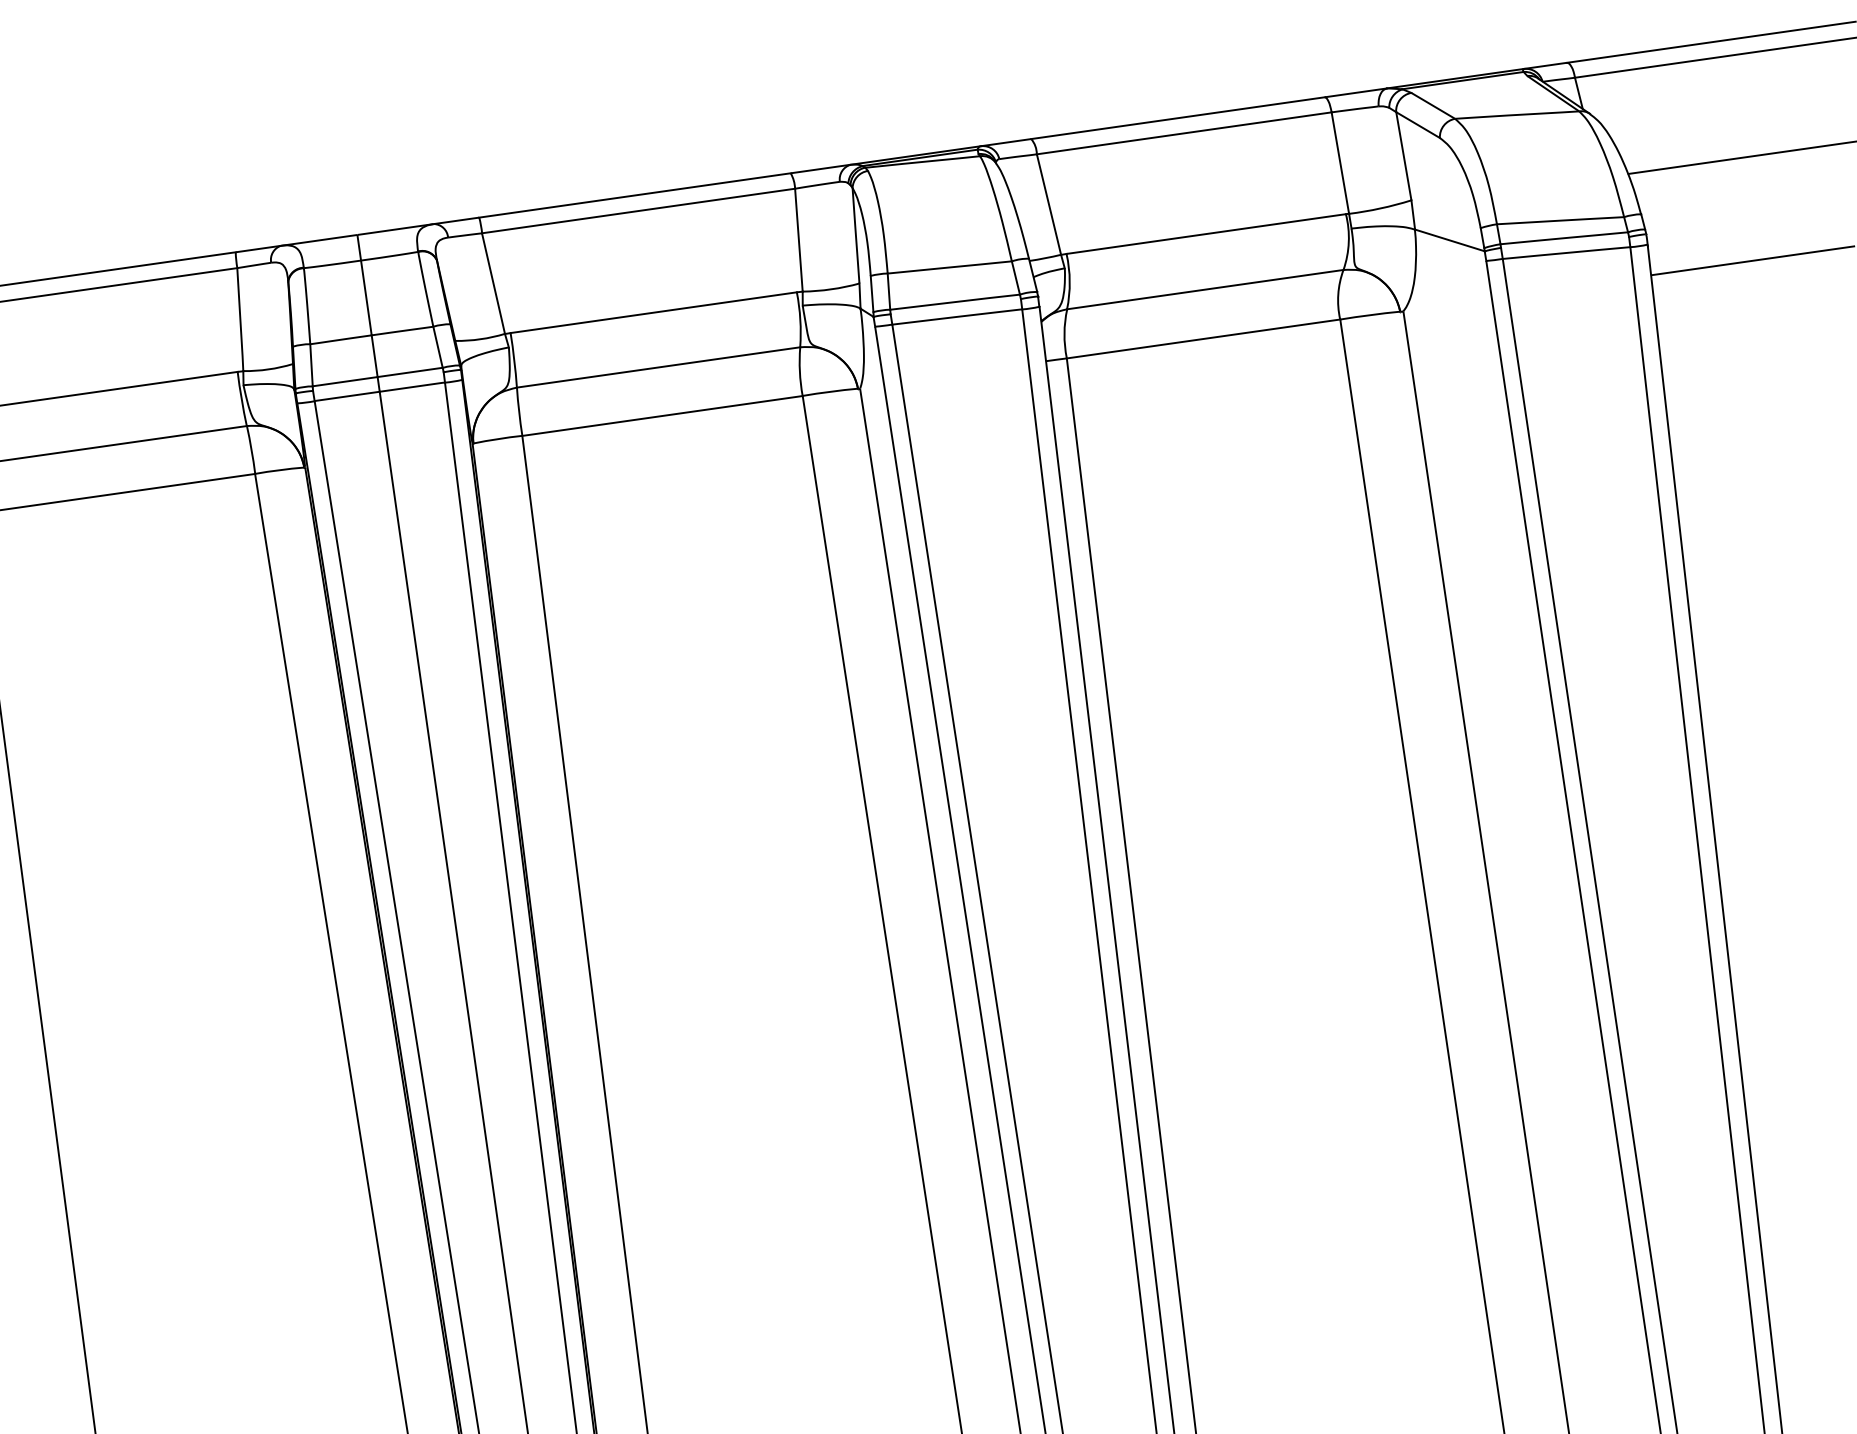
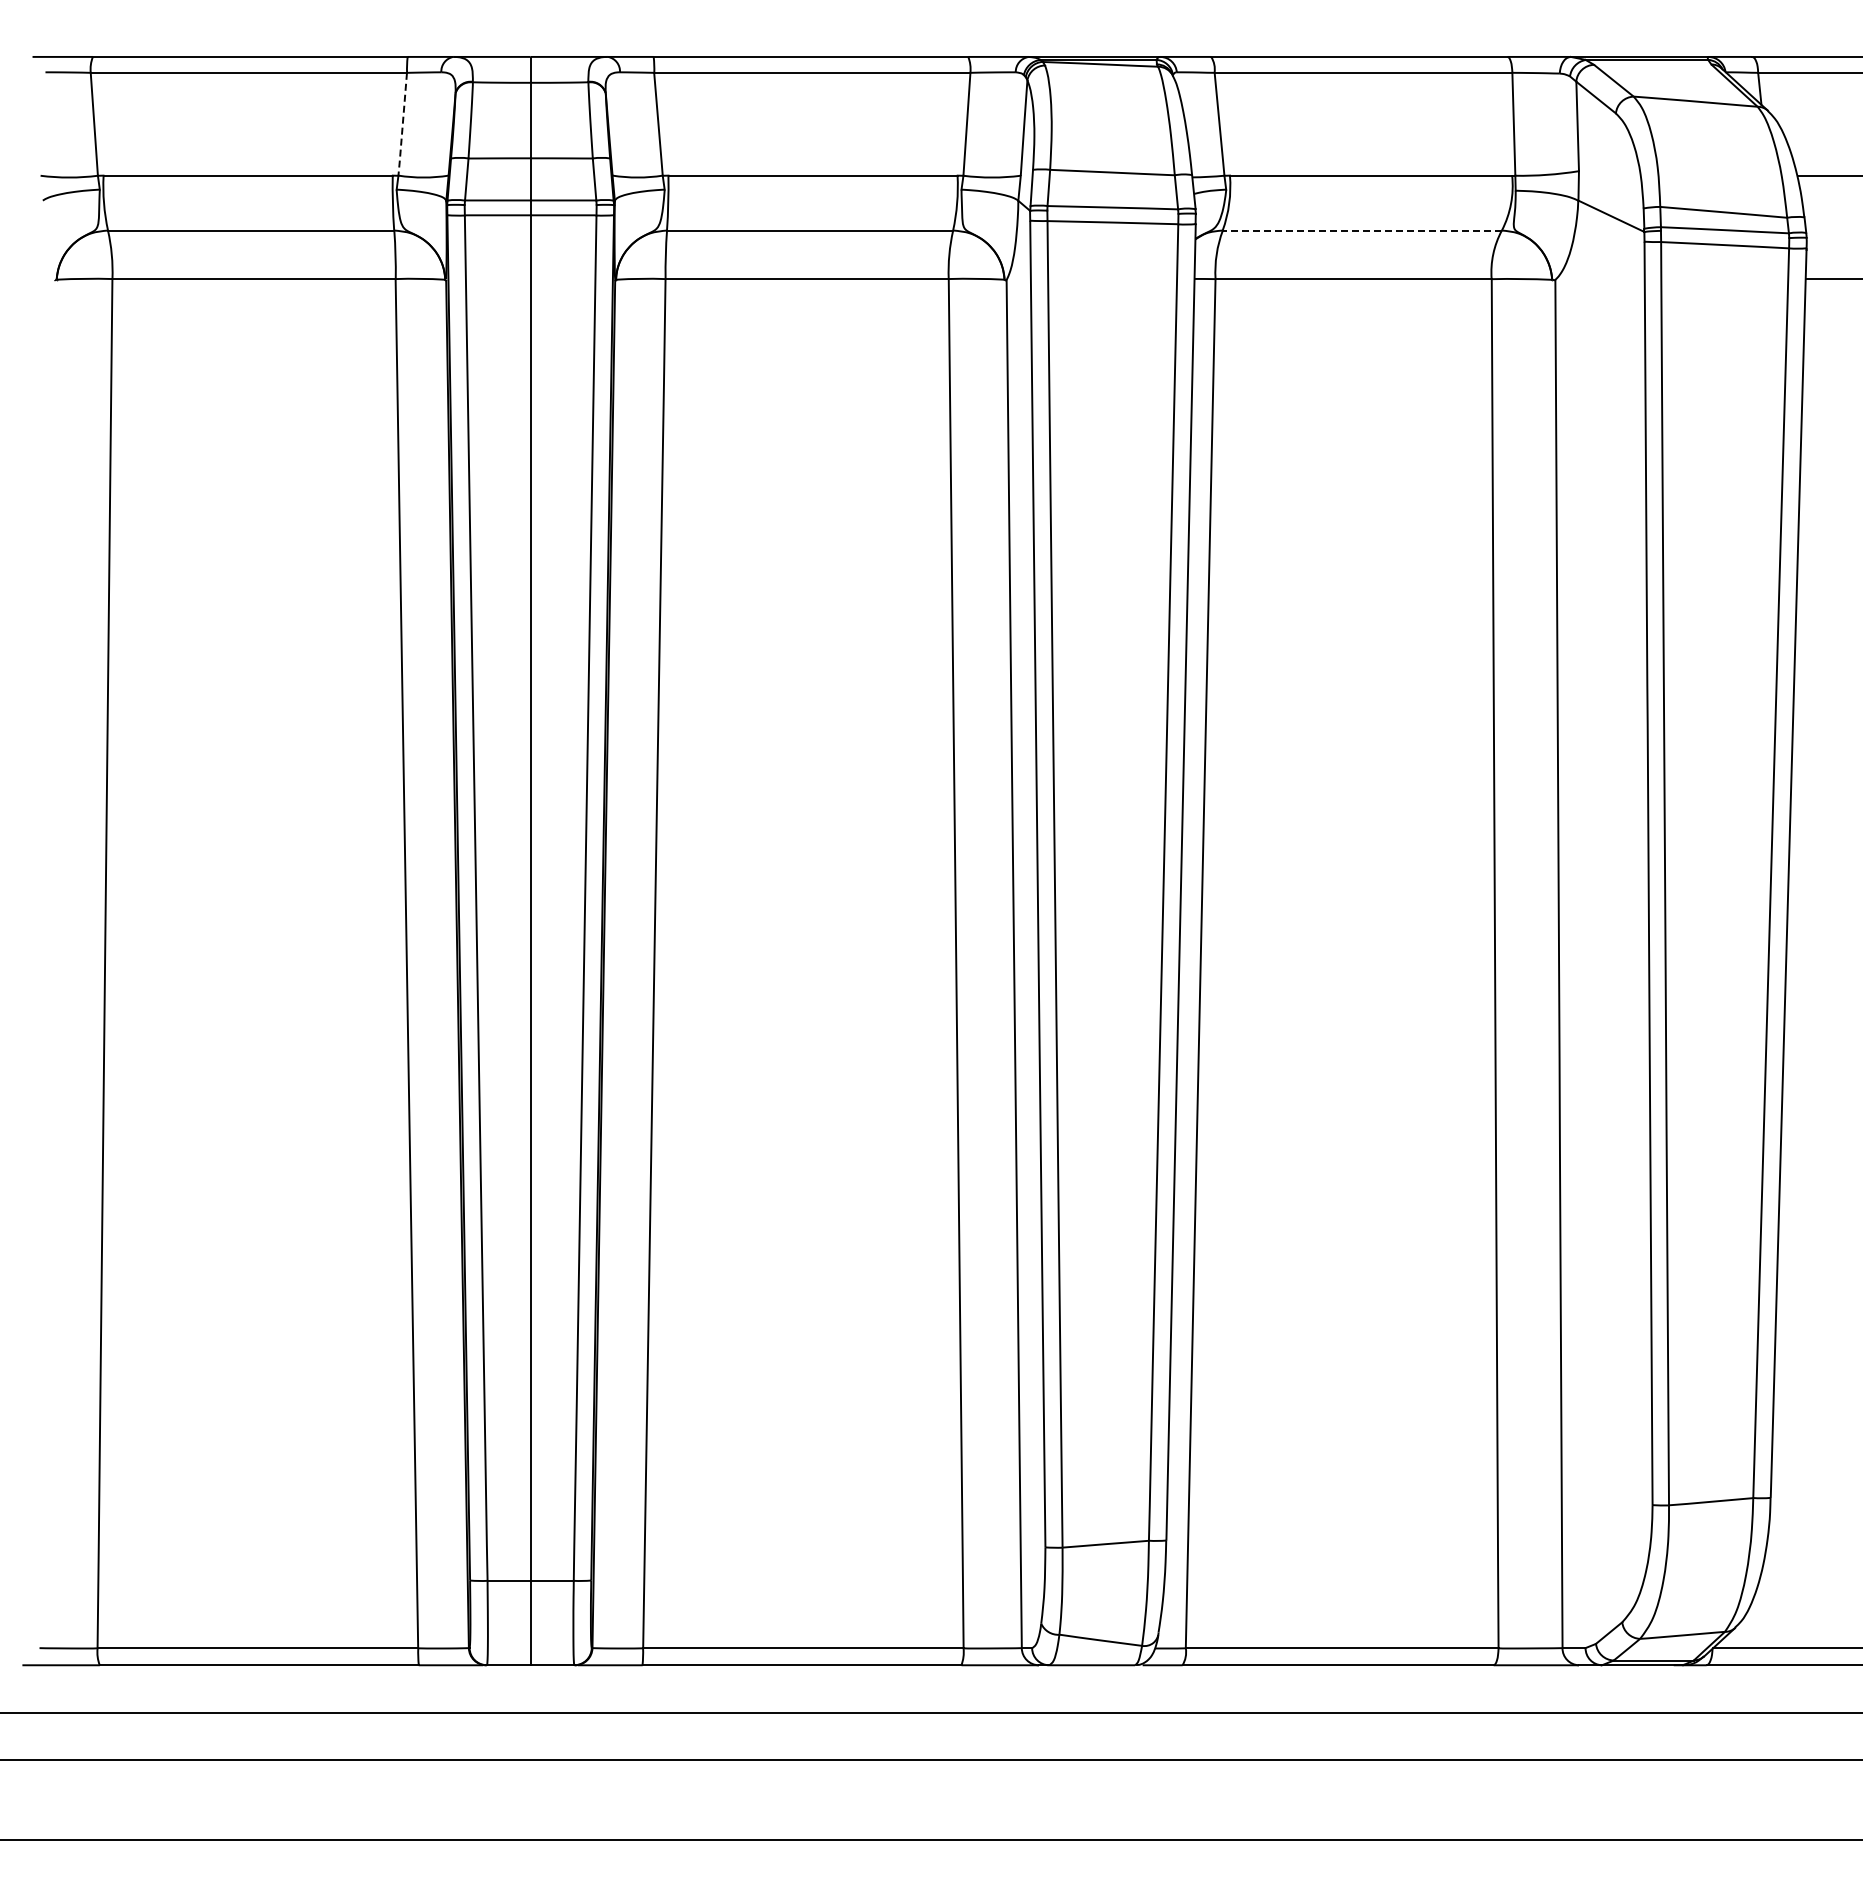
line: (1205, 289) -> (1362, 230), solid -> dashed
line: (240, 320) -> (402, 125), solid -> dashed

